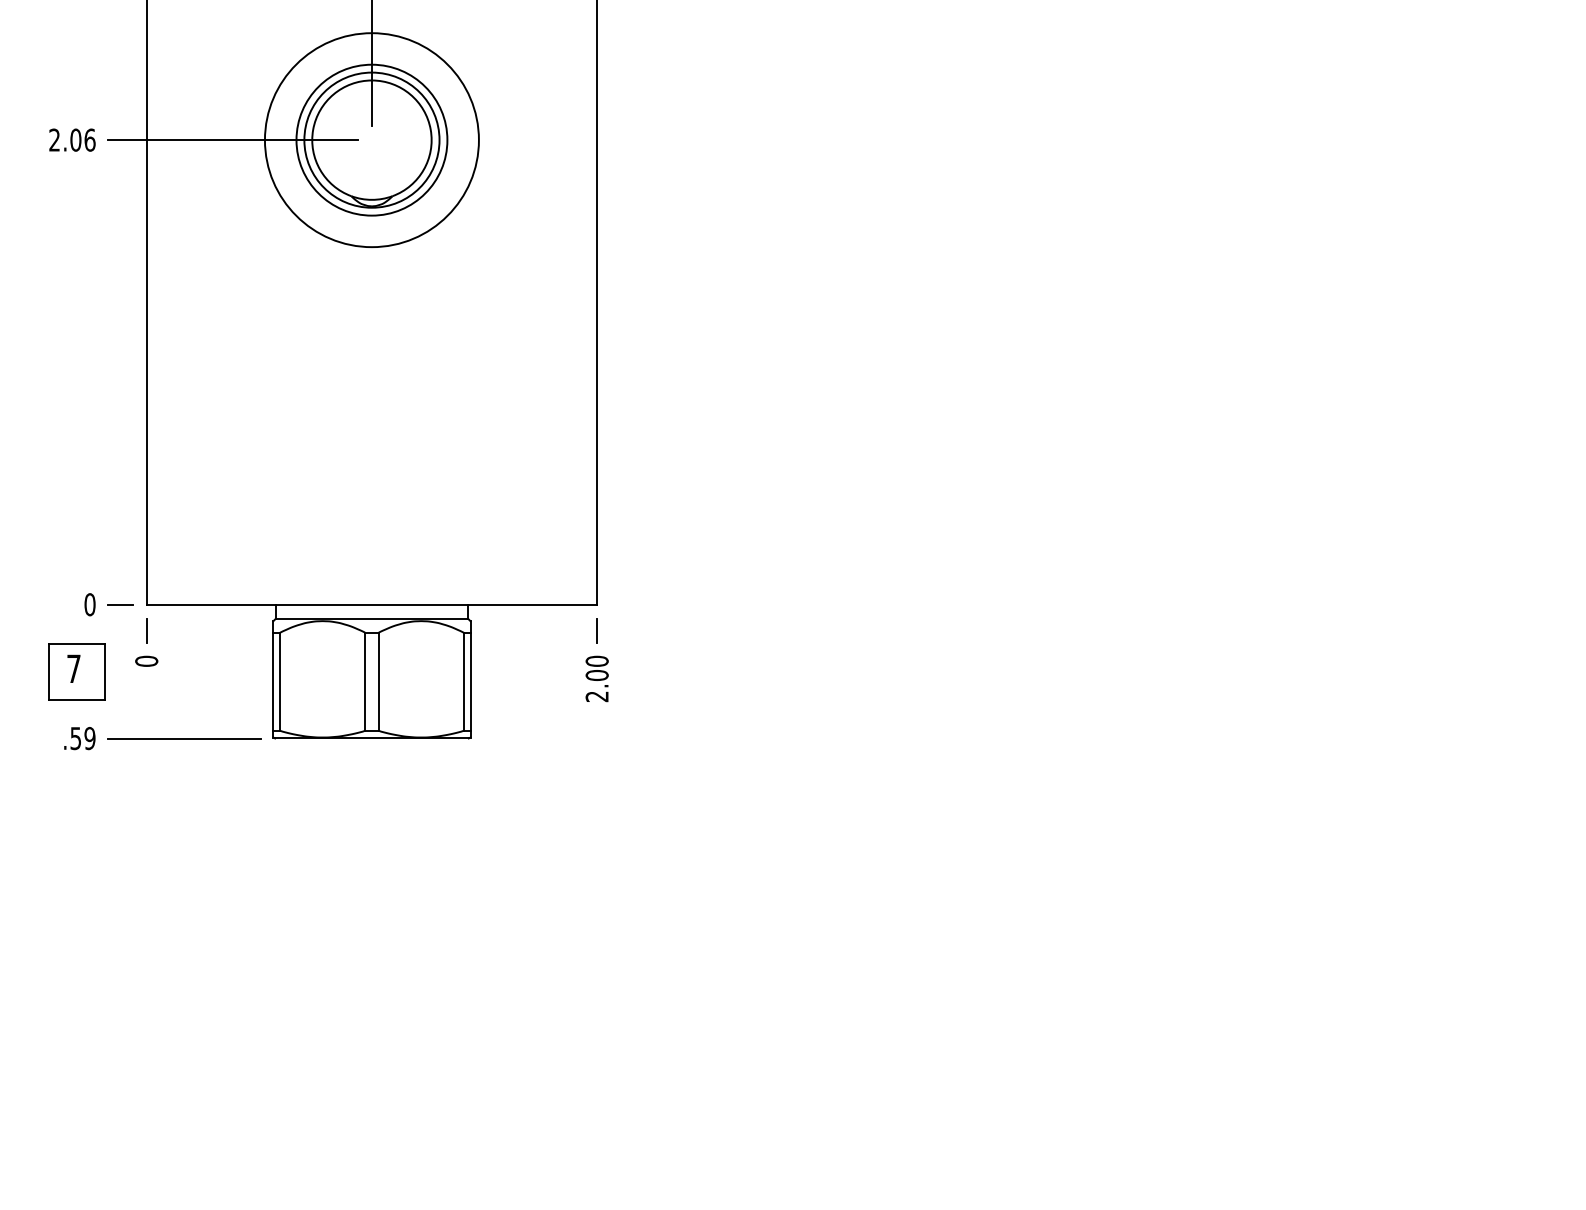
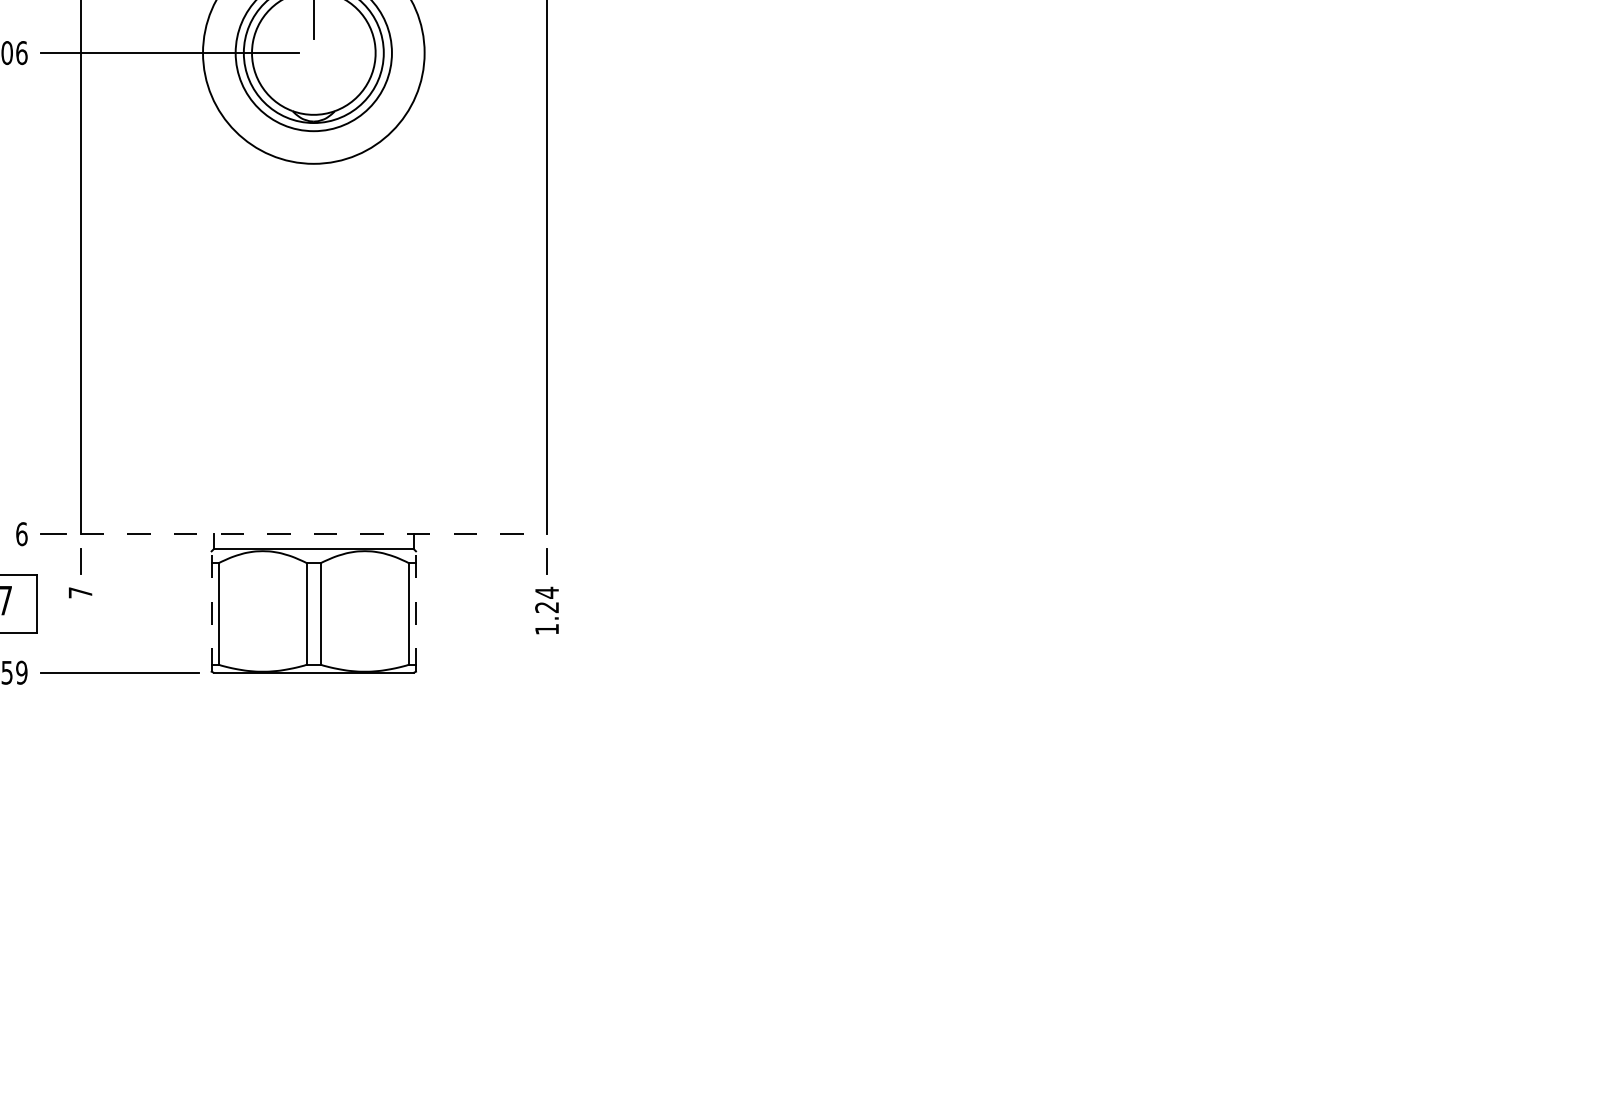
text: (89, 604) -> (21, 533), 0 -> 6
line: (372, 604) -> (314, 533), solid -> dashed
text: (146, 660) -> (80, 591), 0 -> 7
line: (273, 678) -> (211, 610), solid -> dashed
line: (470, 678) -> (415, 610), solid -> dashed
text: (596, 678) -> (546, 610), 2.00 -> 1.24

